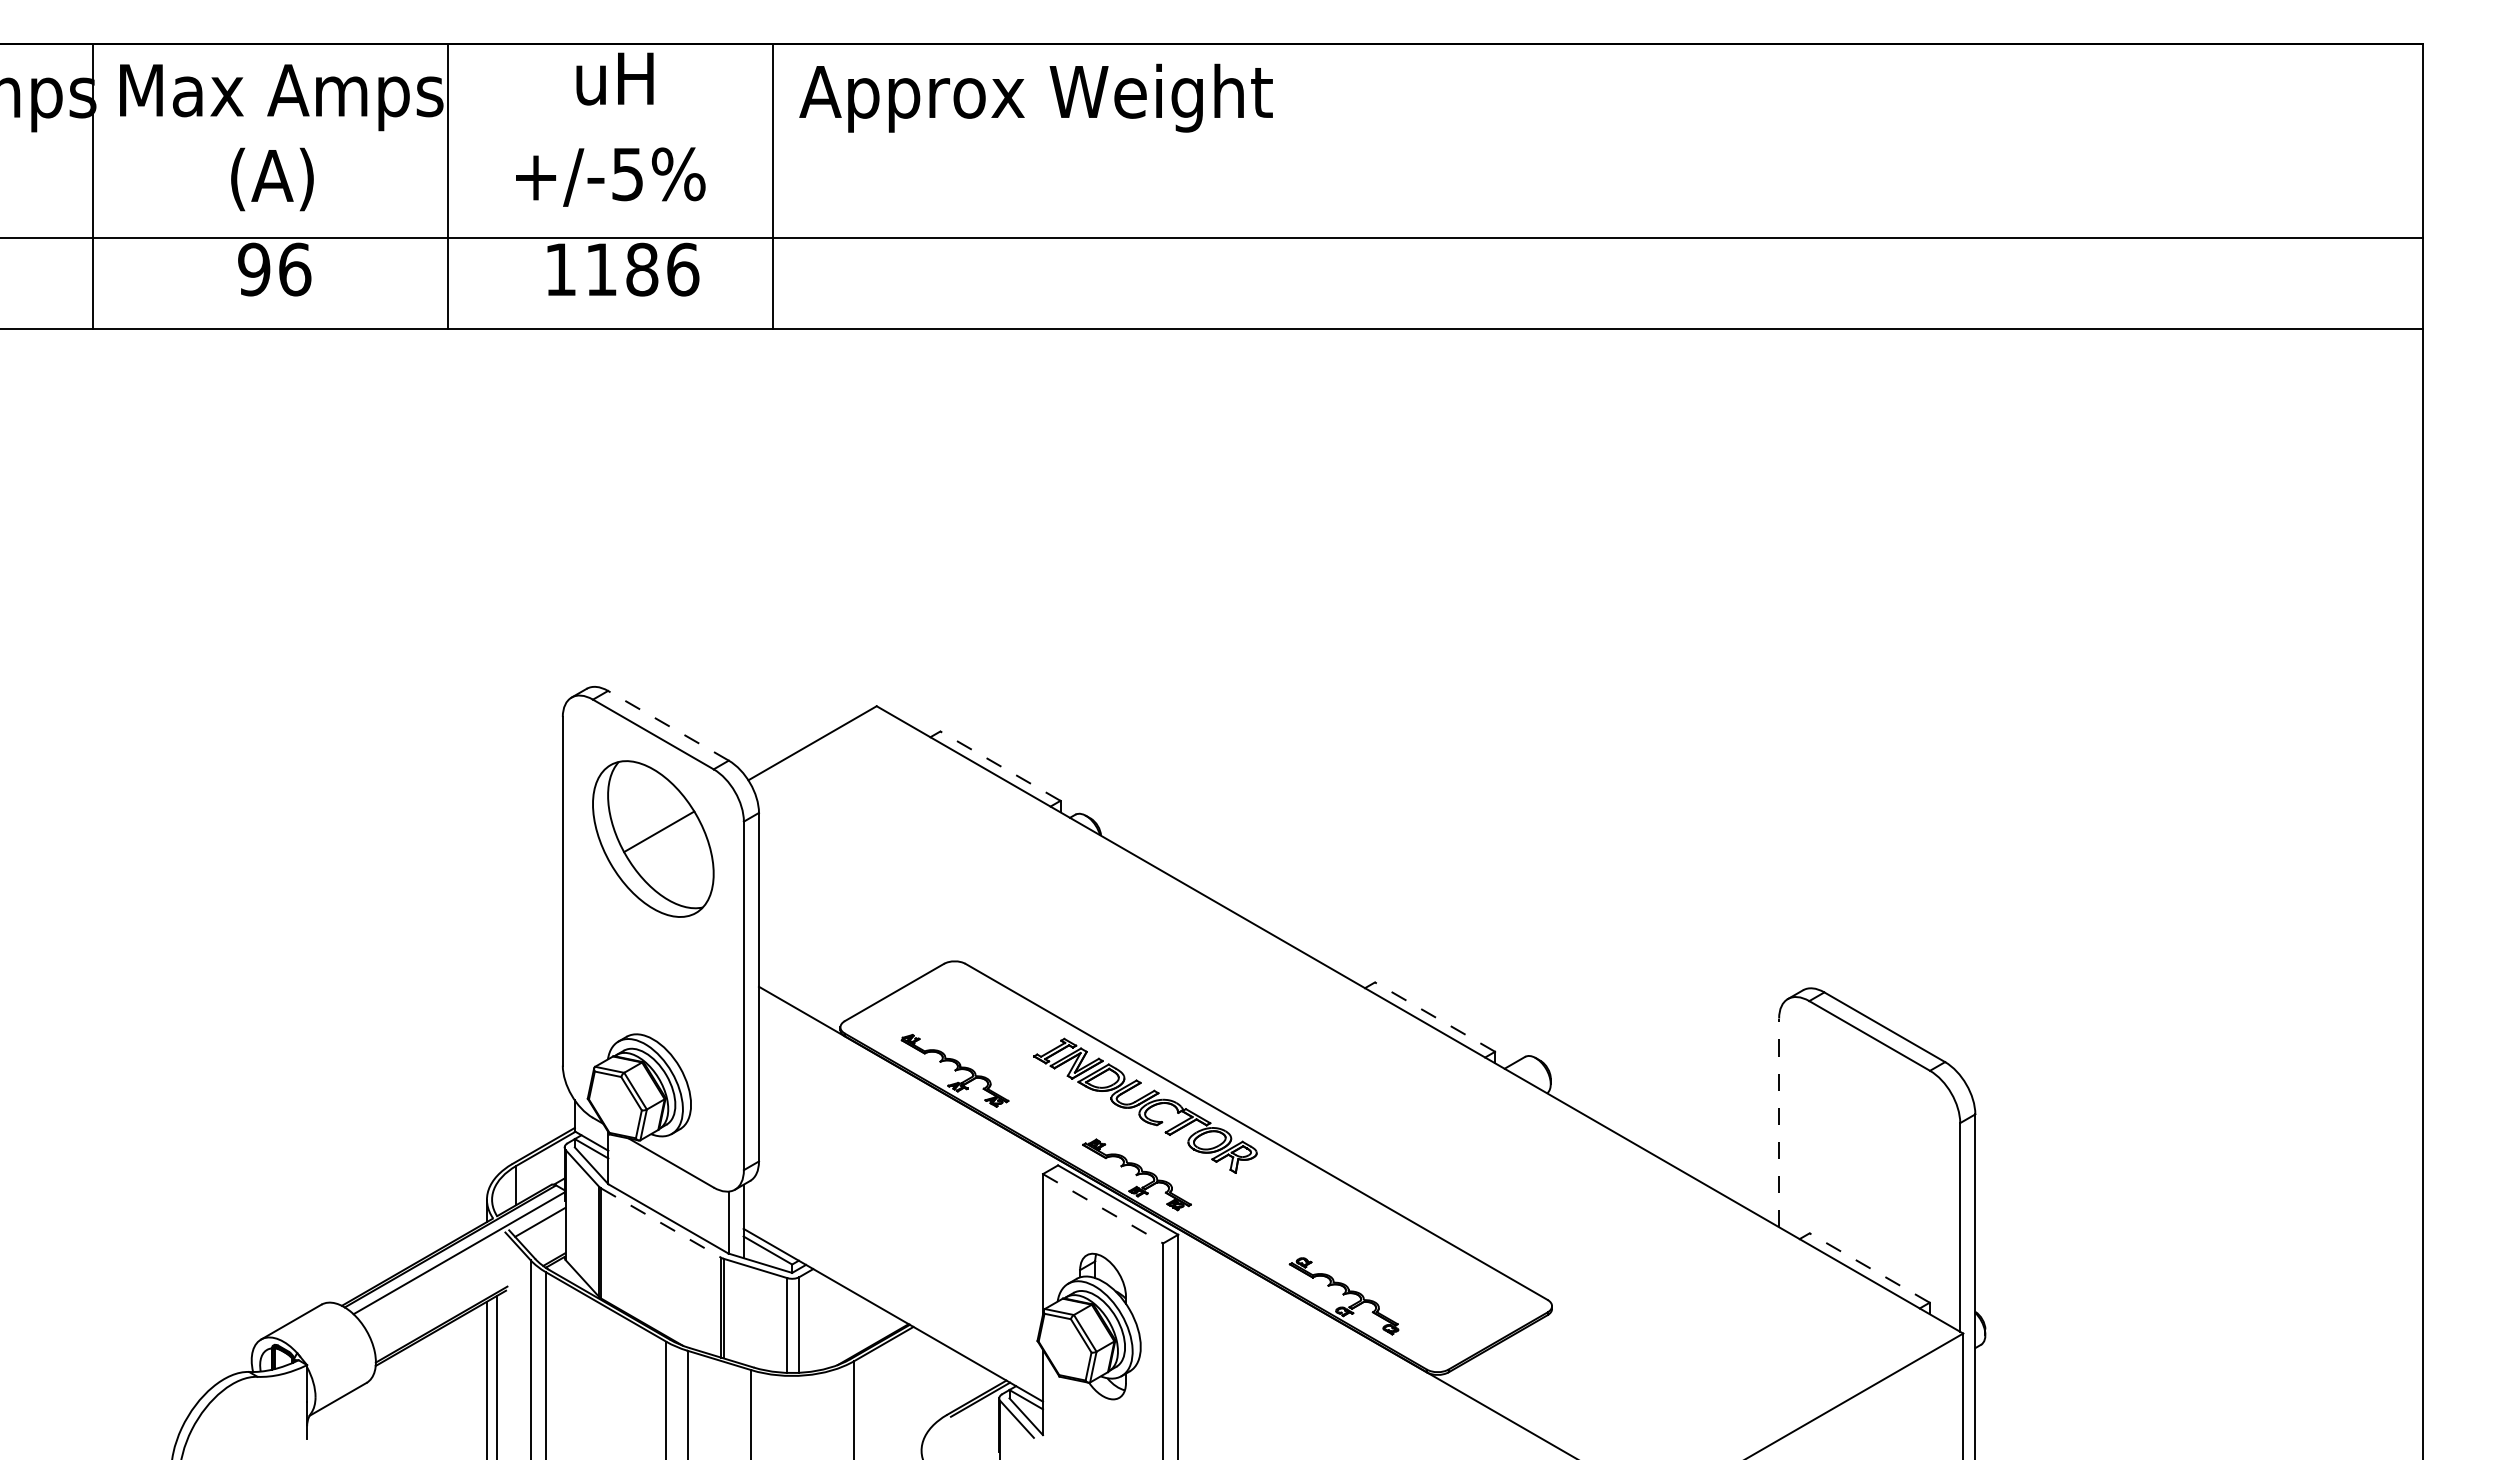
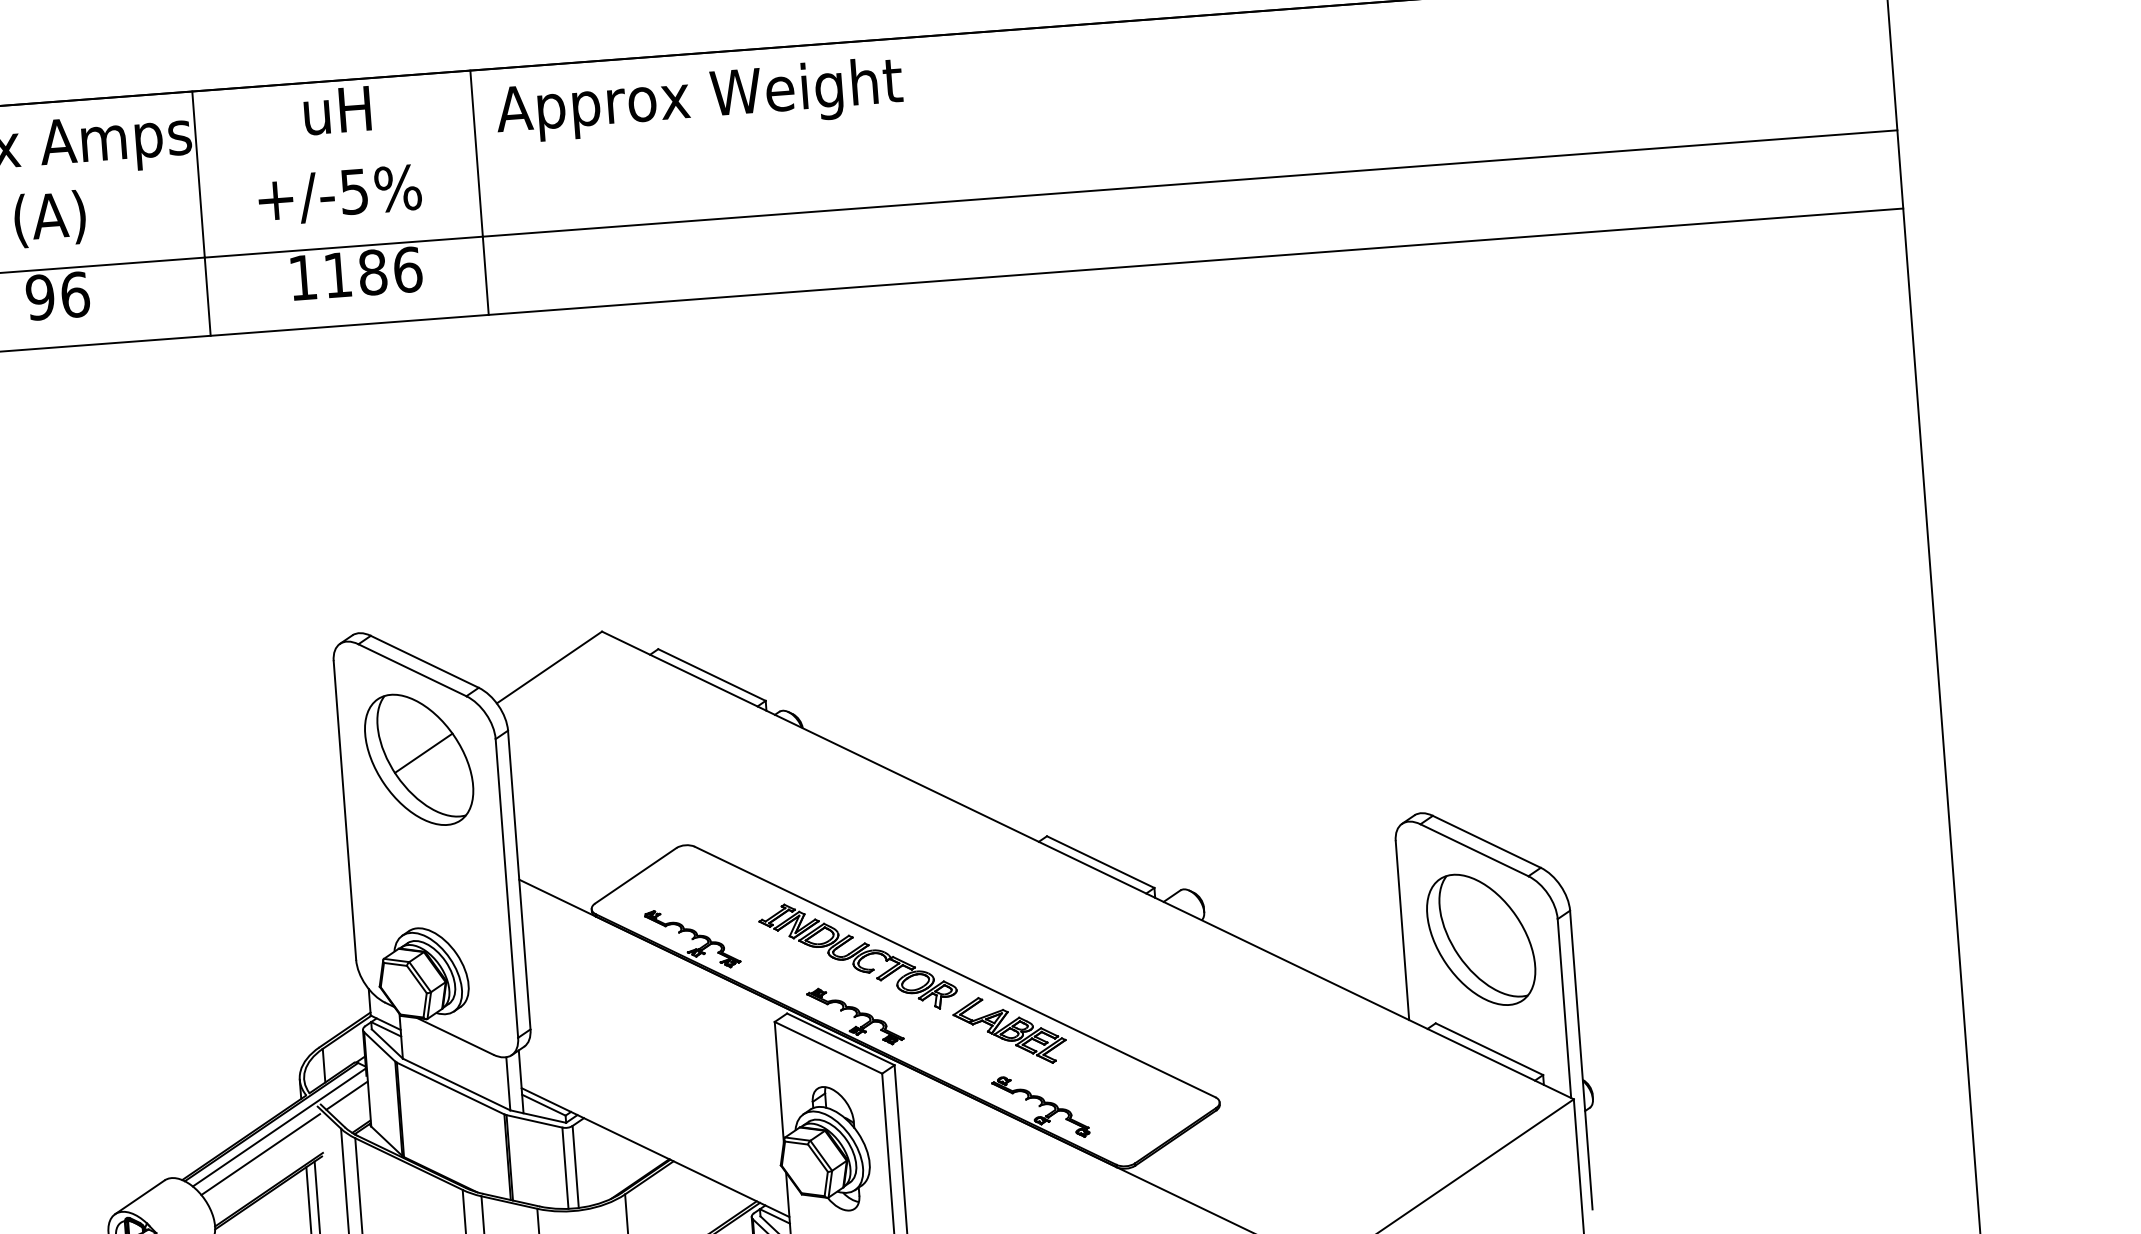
line: (668, 725) -> (424, 661), dashed -> solid
line: (1000, 765) -> (712, 674), dashed -> solid
line: (1434, 1016) -> (1100, 861), dashed -> solid
line: (1779, 1122) -> (1402, 930), dashed -> solid
part: (1869, 1140) -> (1481, 939), added
part: (1314, 1204) -> (1009, 1030), added
line: (1103, 1209) -> (828, 1048), dashed -> solid
line: (661, 1223) -> (450, 1088), dashed -> solid
line: (1869, 1267) -> (1489, 1048), dashed -> solid
line: (434, 1282) -> (260, 1154), added

